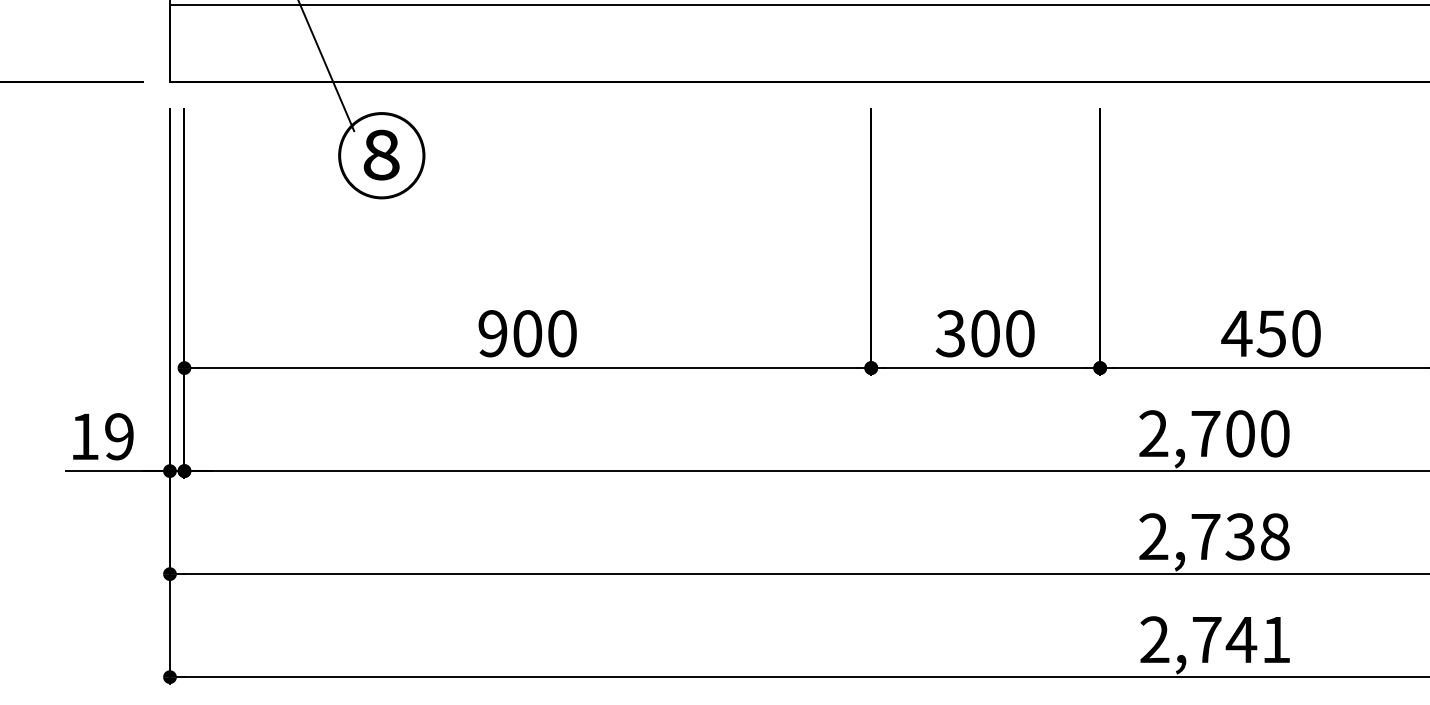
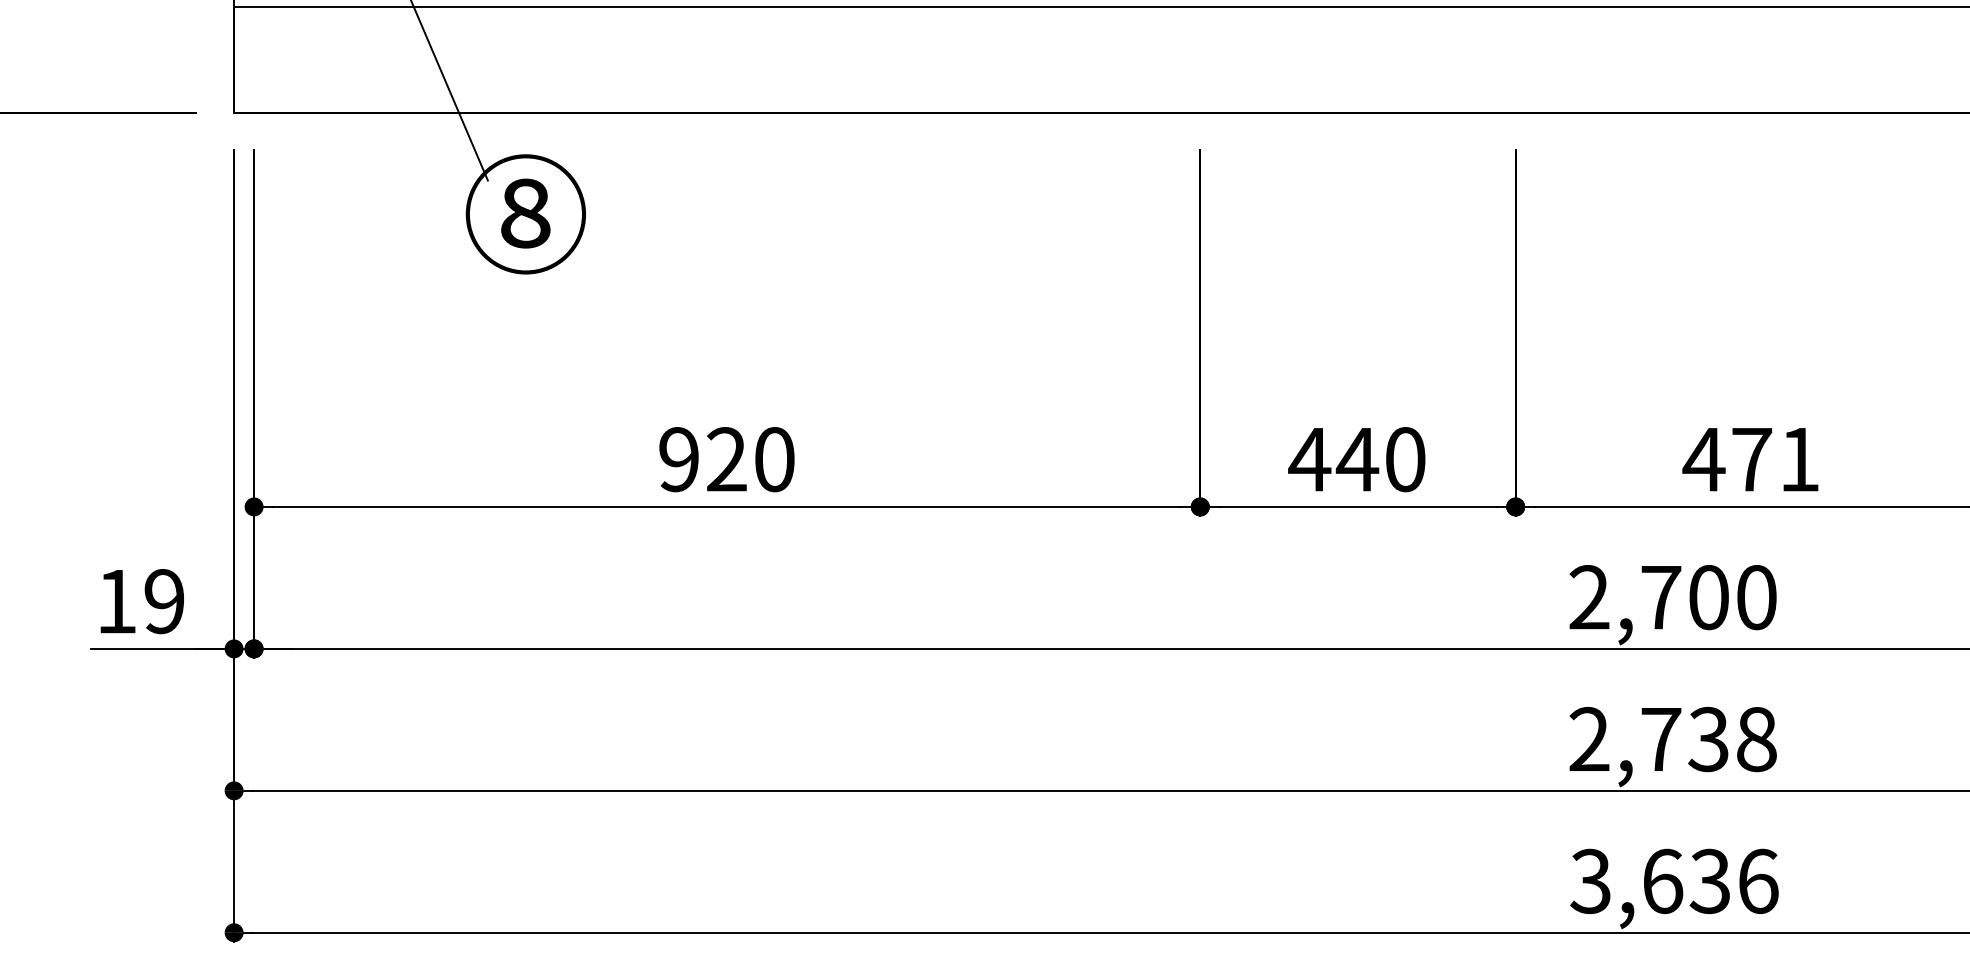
text: (527, 333) -> (726, 459), 900 -> 920
text: (968, 333) -> (1334, 459), 300 -> 440
text: (1288, 333) -> (1775, 459), 450 -> 471
text: (1215, 639) -> (1674, 880), 2,741 -> 3,636

